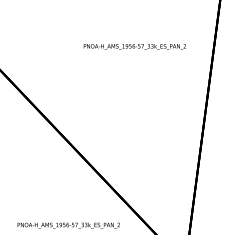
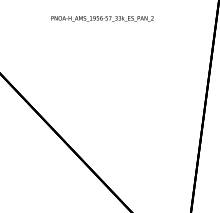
text: (134, 46) -> (102, 18), moved

